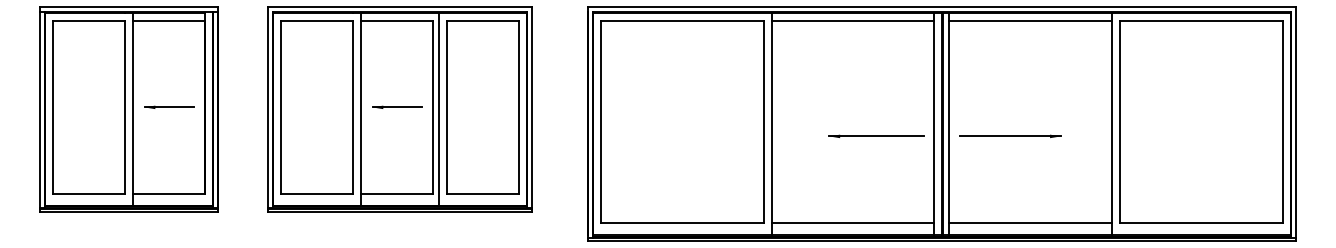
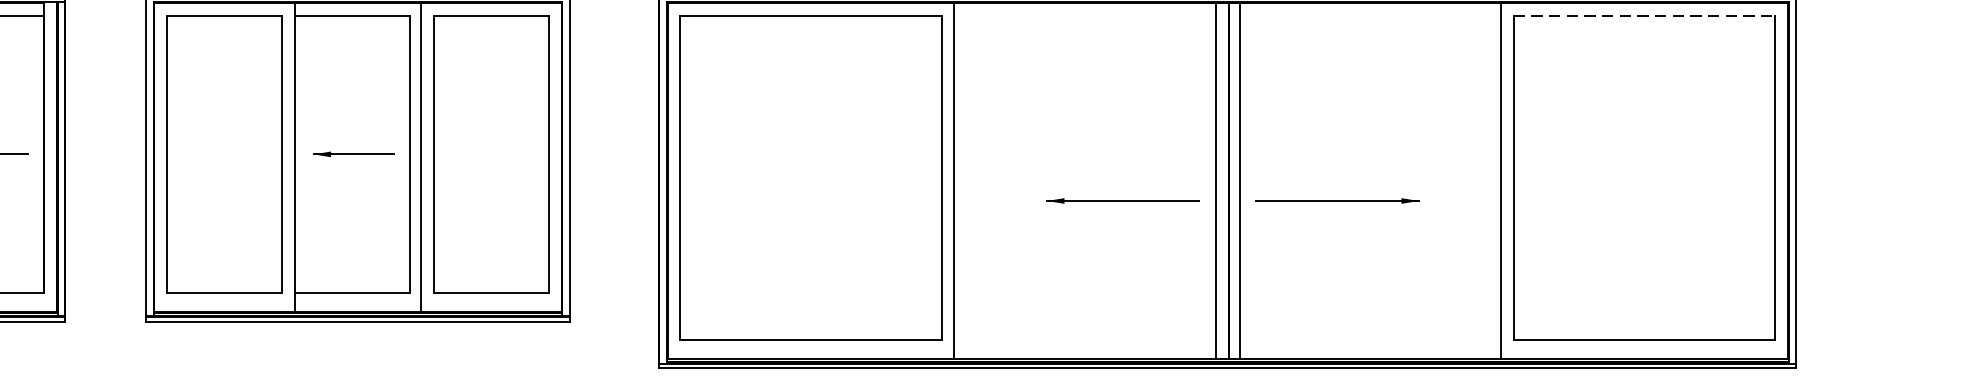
line: (852, 21) -> (1084, 16), removed
line: (1030, 21) -> (1370, 16), removed
line: (1201, 21) -> (1644, 16), solid -> dashed
line: (852, 222) -> (1084, 339), removed
line: (1030, 222) -> (1370, 339), removed

